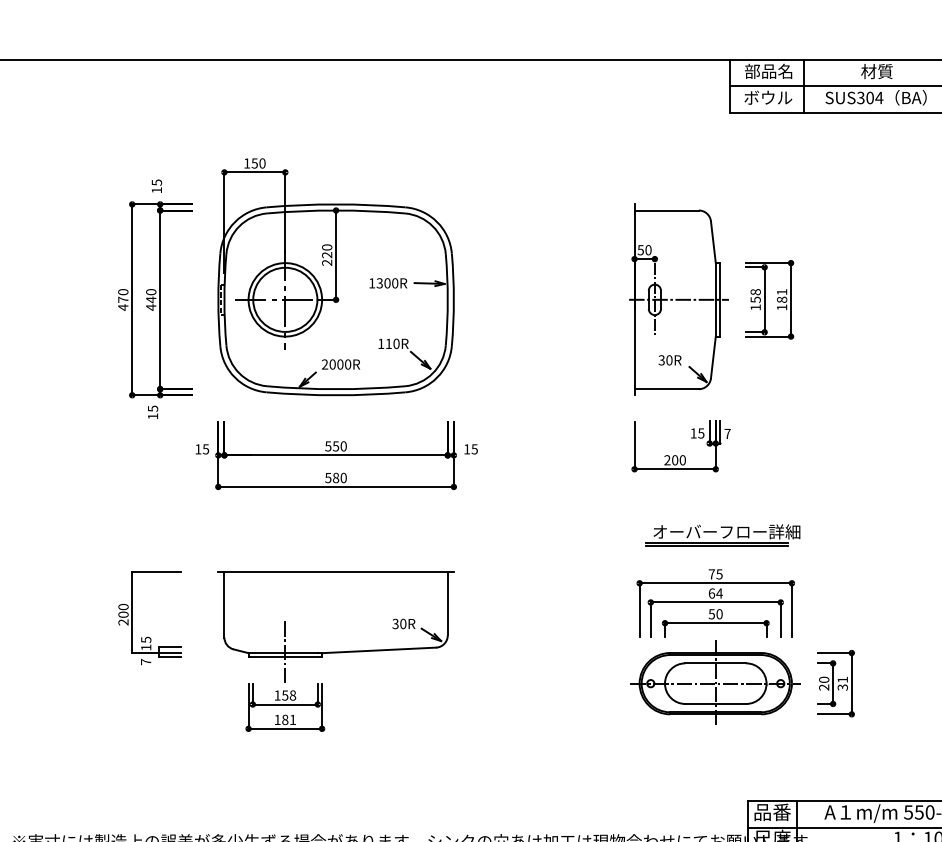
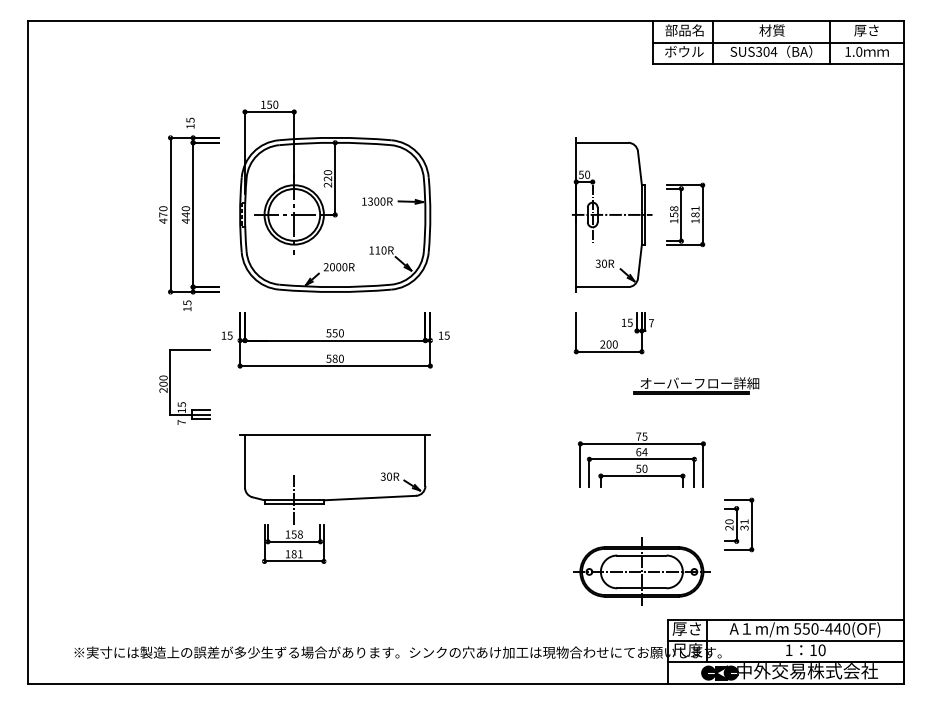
part: (722, 534) -> (696, 385), moved
part: (132, 617) -> (170, 386), moved
part: (715, 683) -> (641, 571), moved
text: (772, 811) -> (687, 628), 品番 -> 厚さ

